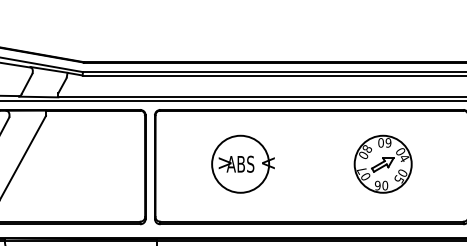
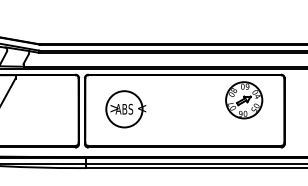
part: (242, 164) -> (125, 109), moved
part: (383, 164) -> (244, 100), moved

